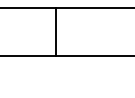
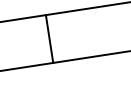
line: (56, 32) -> (49, 39), moved

